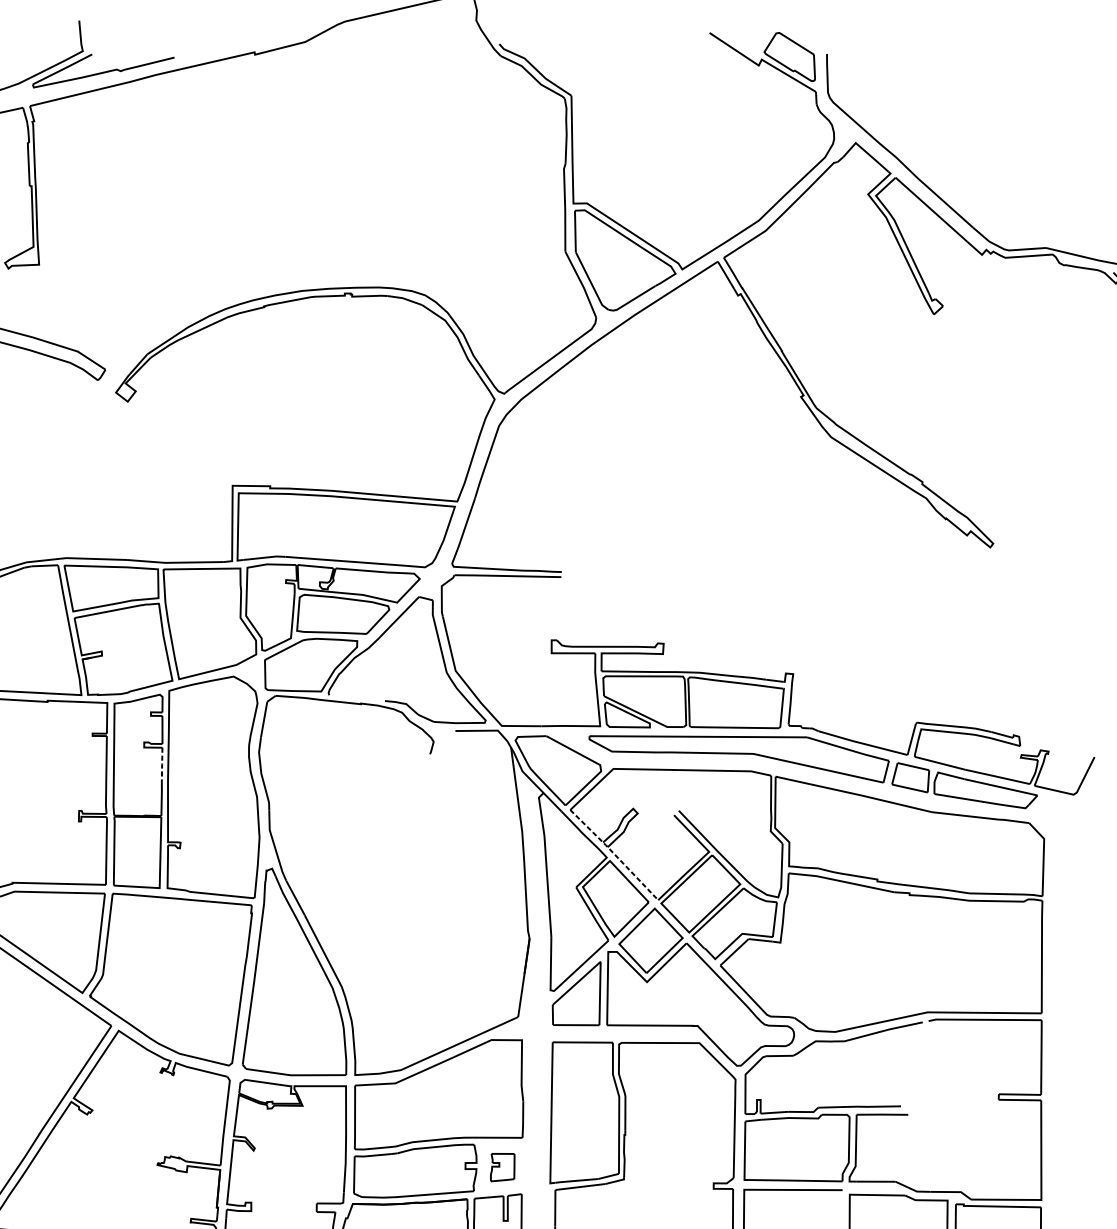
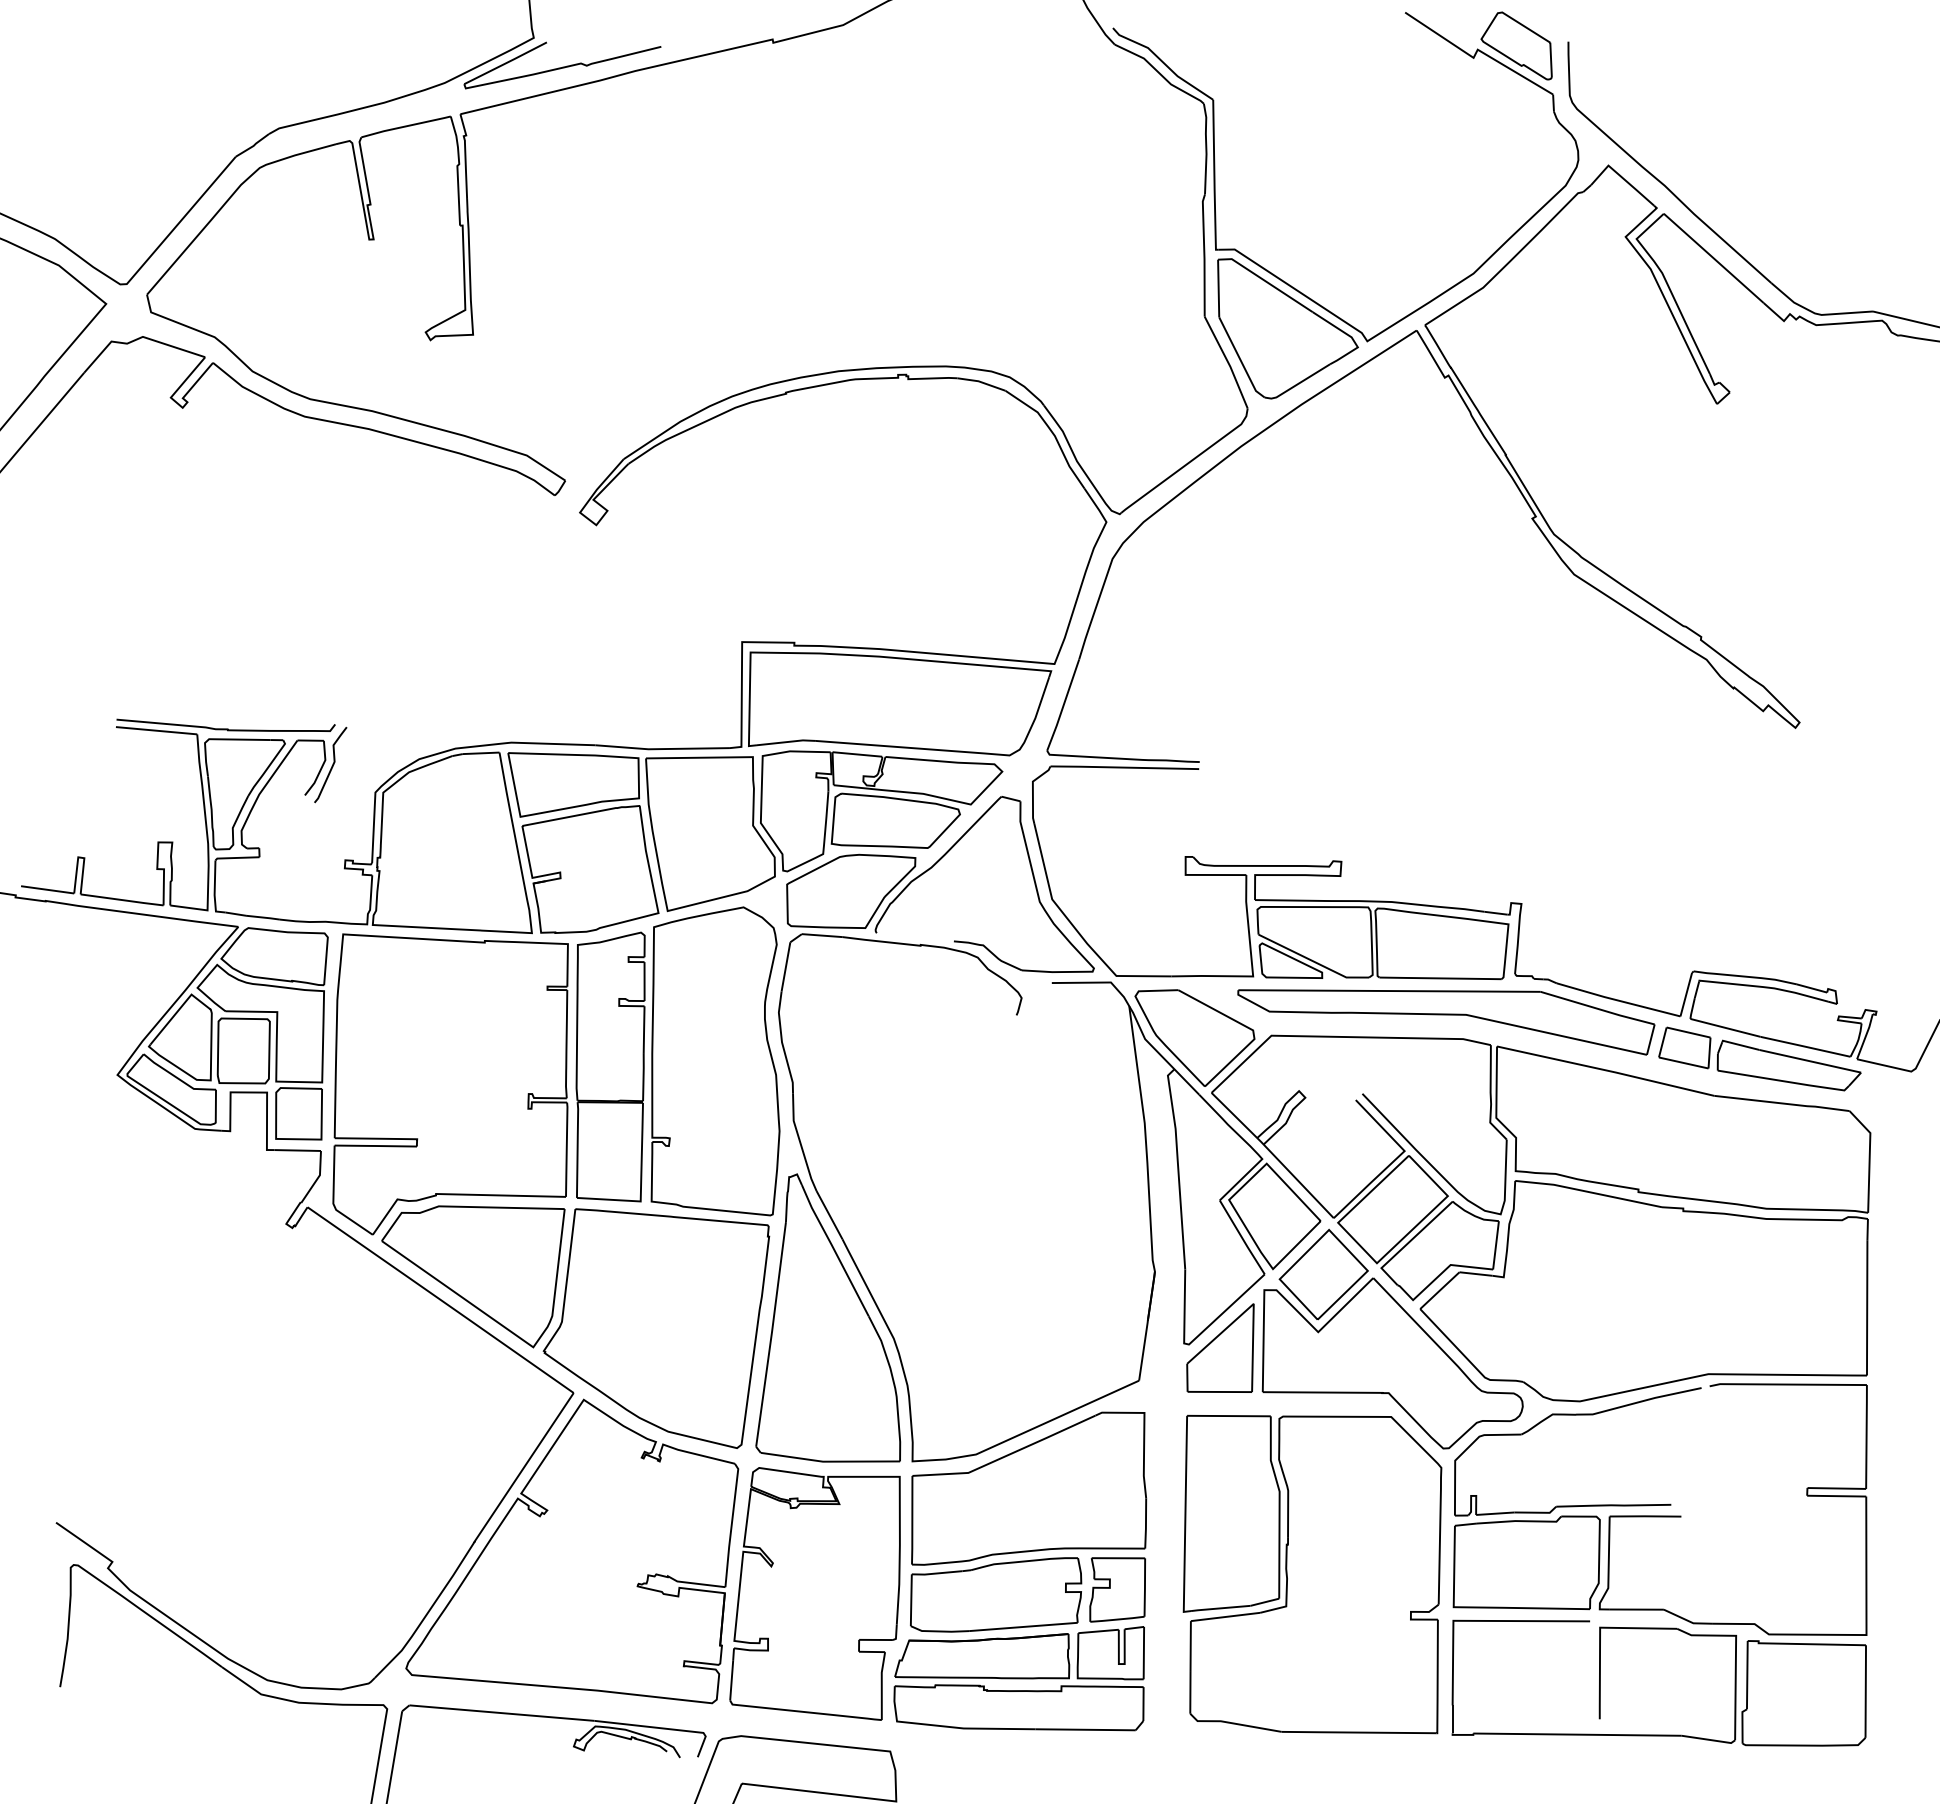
line: (162, 765) -> (644, 1030), dashed -> solid
line: (614, 853) -> (1272, 1153), dashed -> solid
part: (502, 1167) -> (1117, 1589), size x1.67

